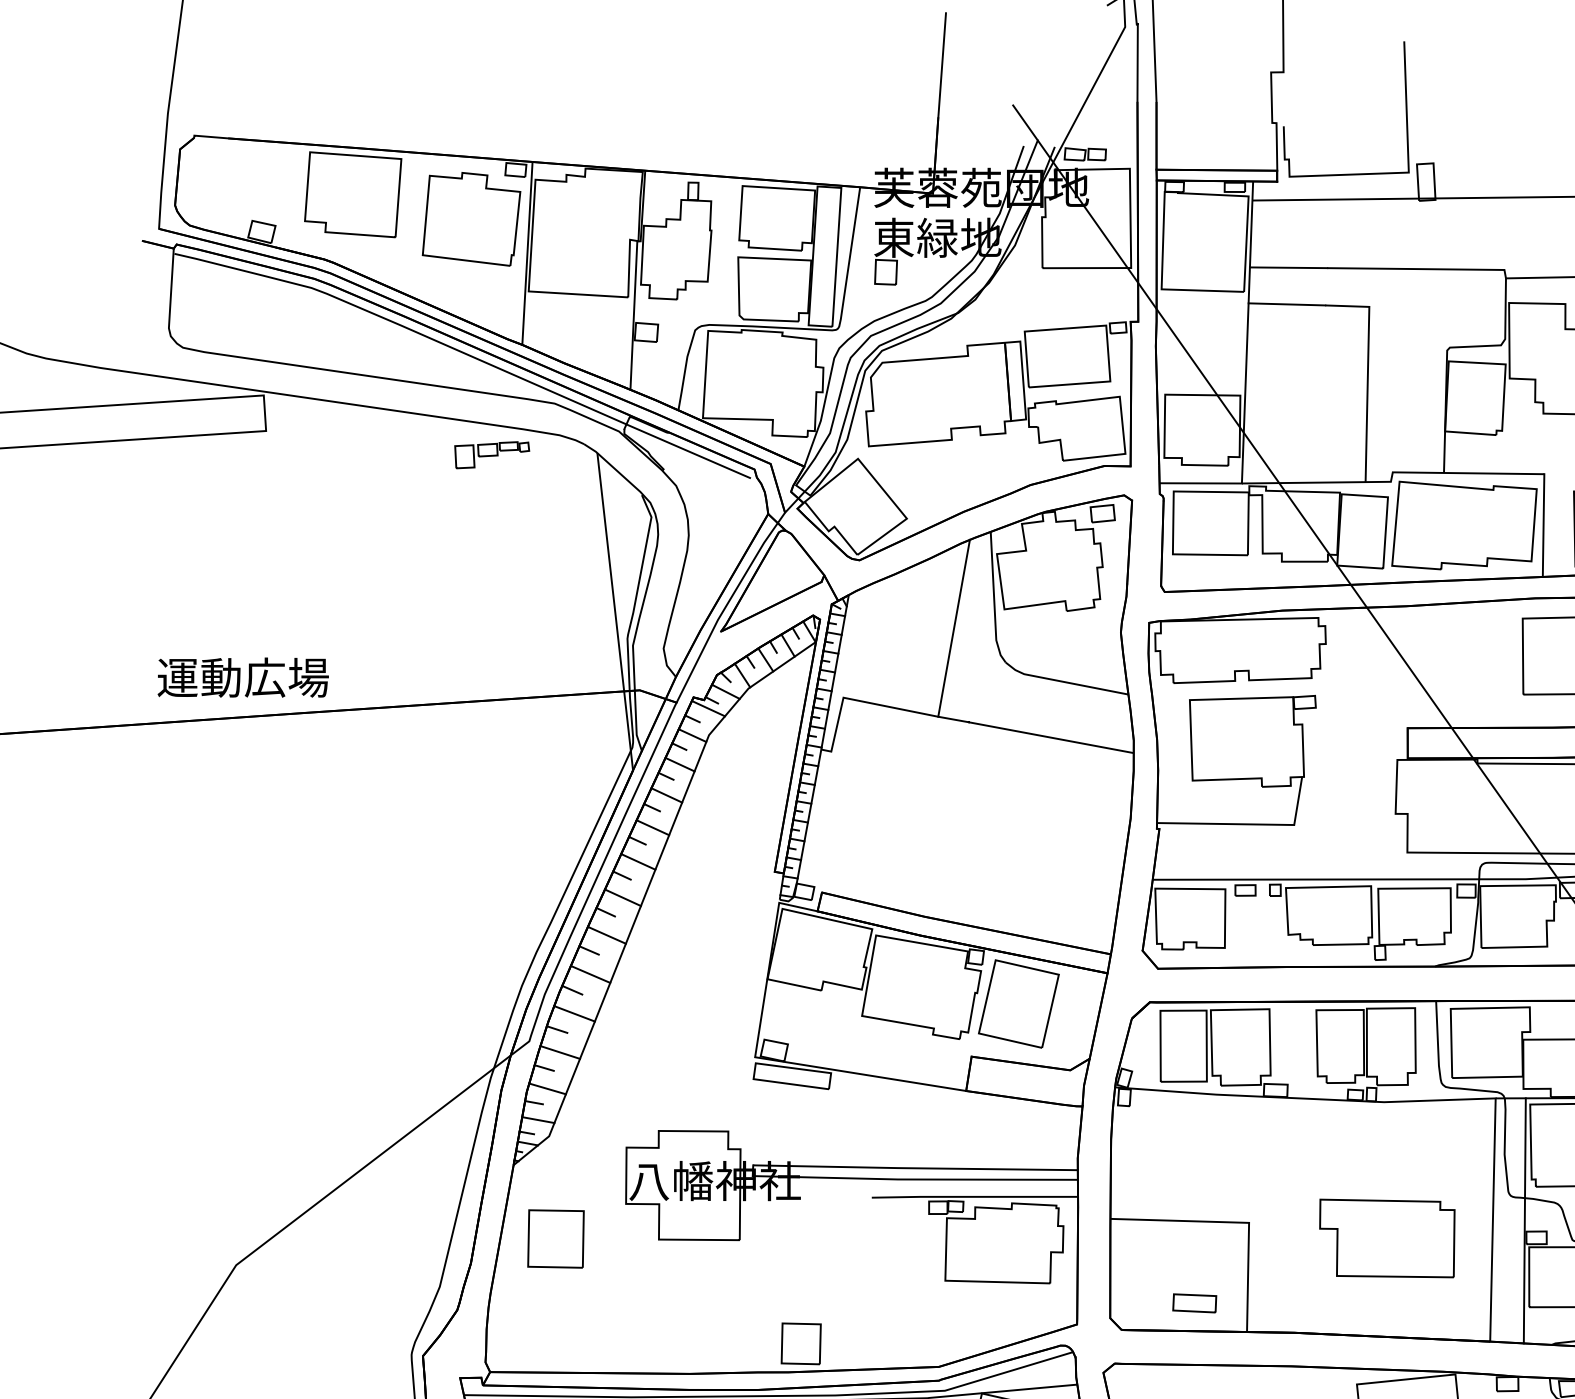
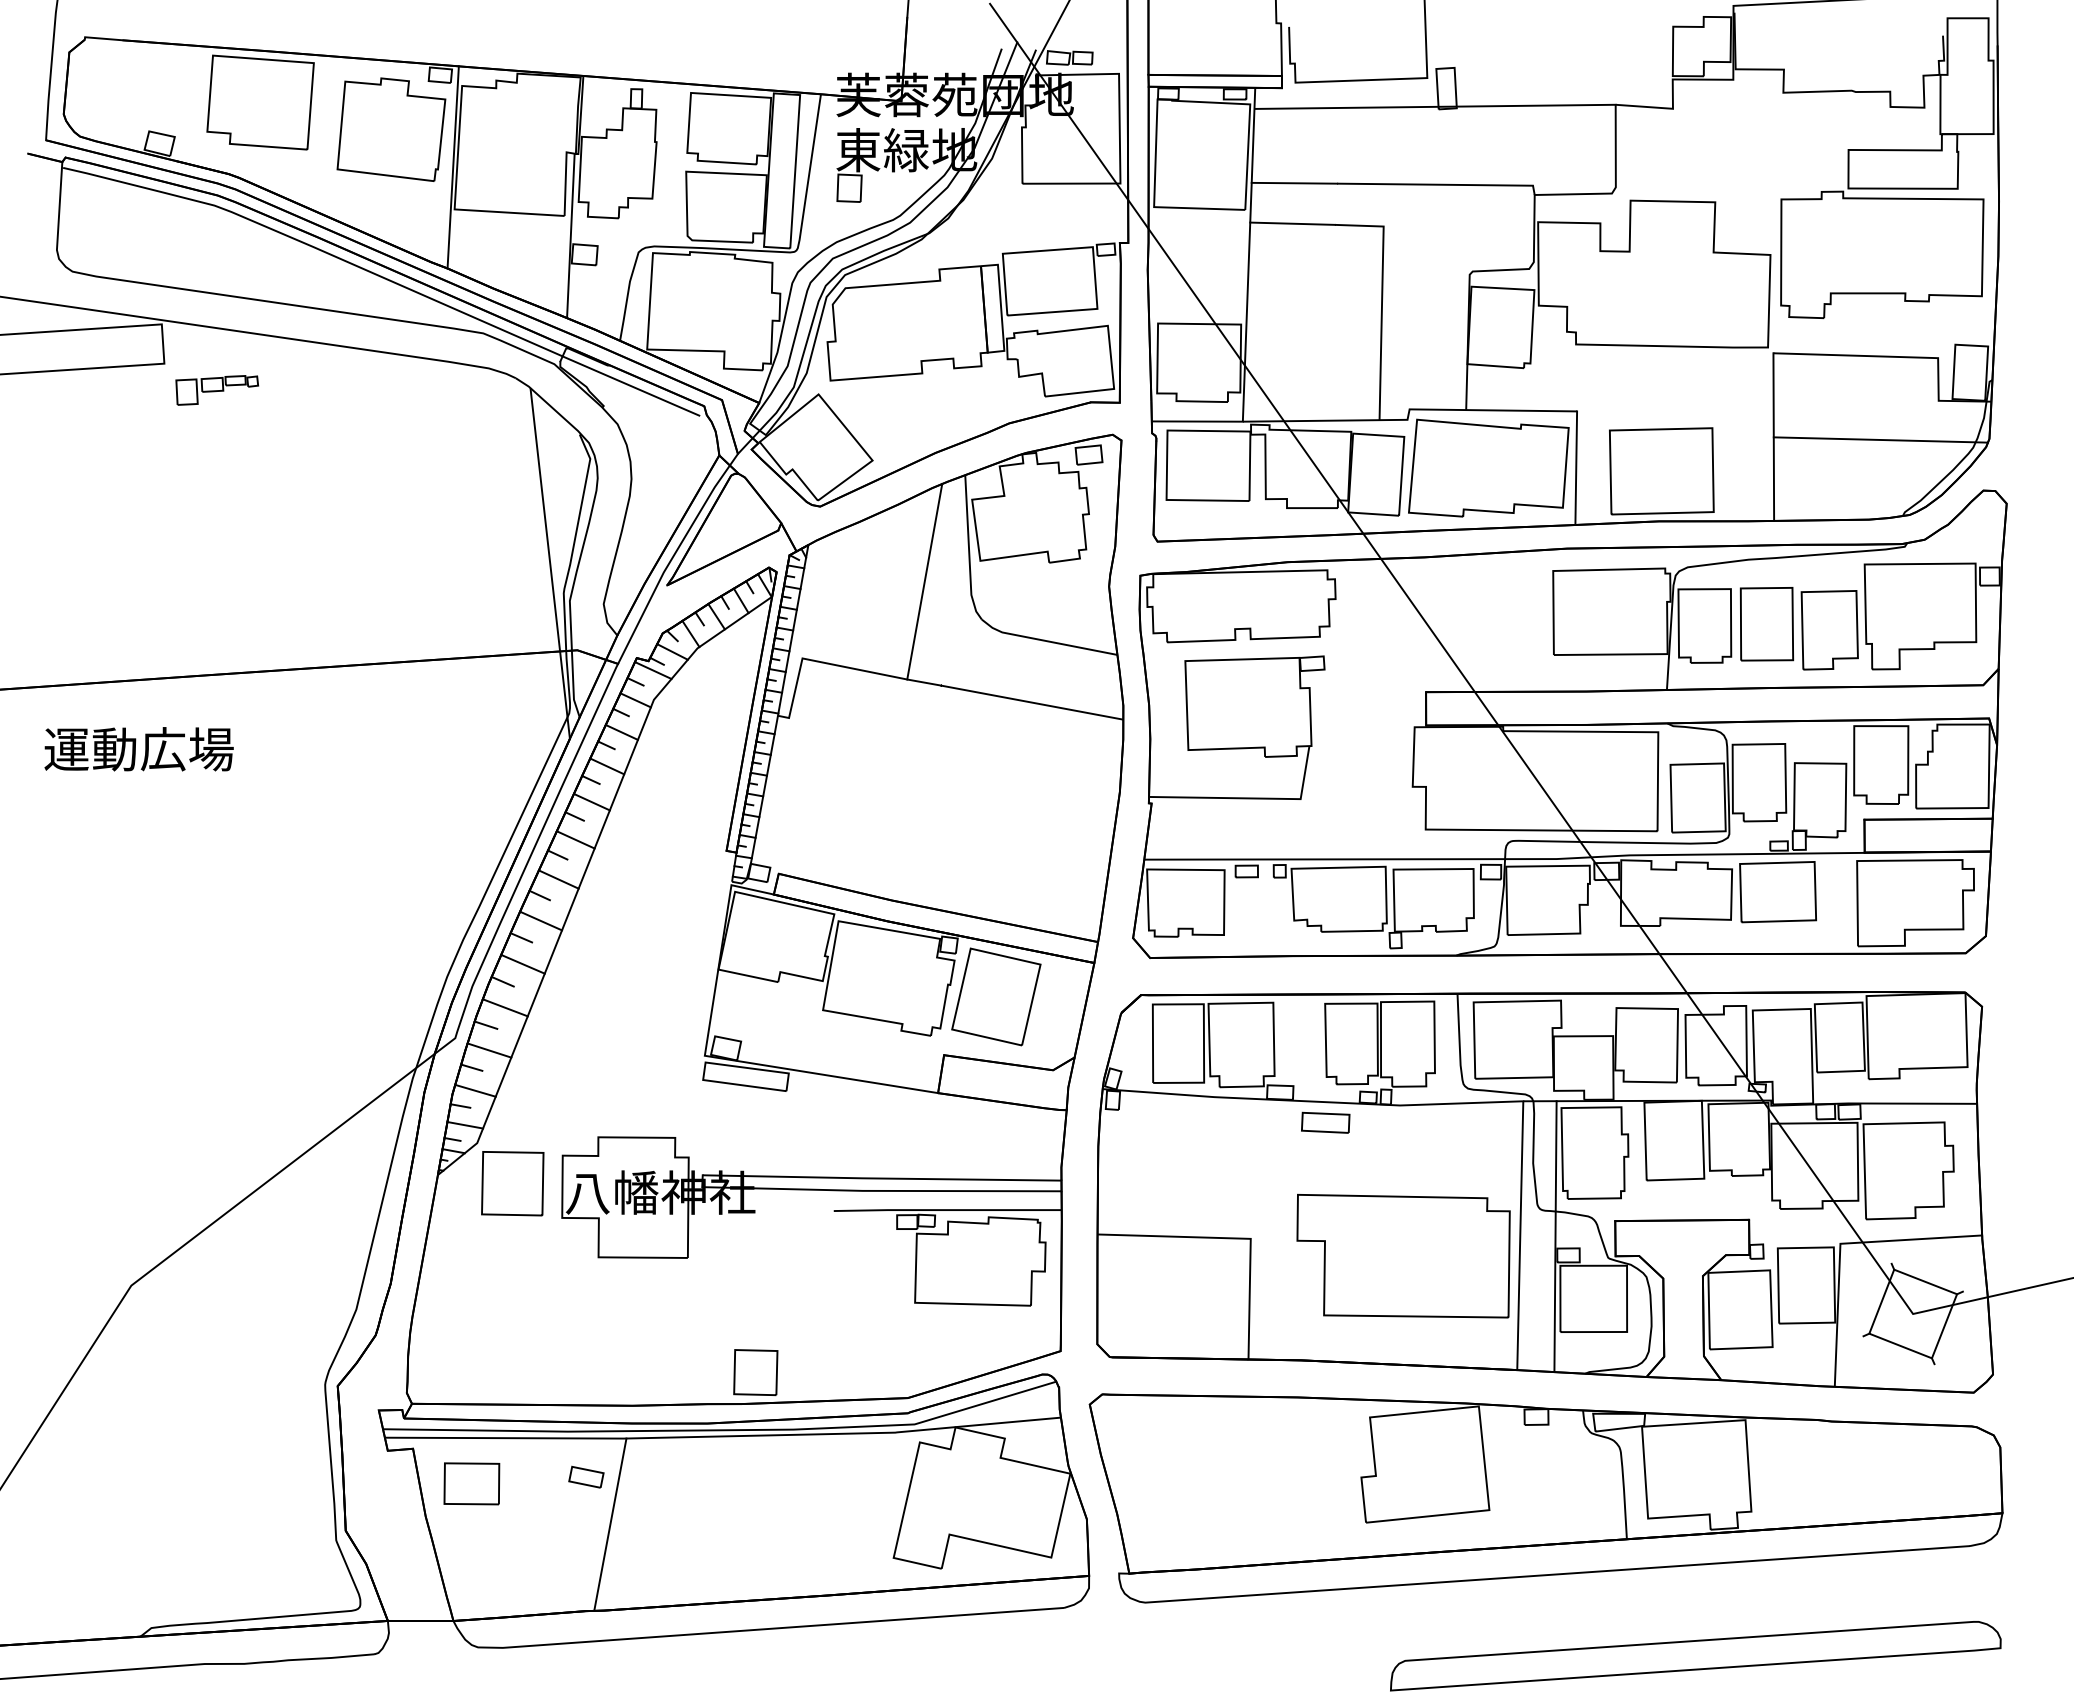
part: (492, 455) -> (217, 390), moved
text: (242, 677) -> (138, 749), moved
part: (1387, 1237) -> (1403, 1255), size x1.43
part: (555, 1238) -> (512, 1183), moved
part: (1194, 1303) -> (1325, 1122), moved

